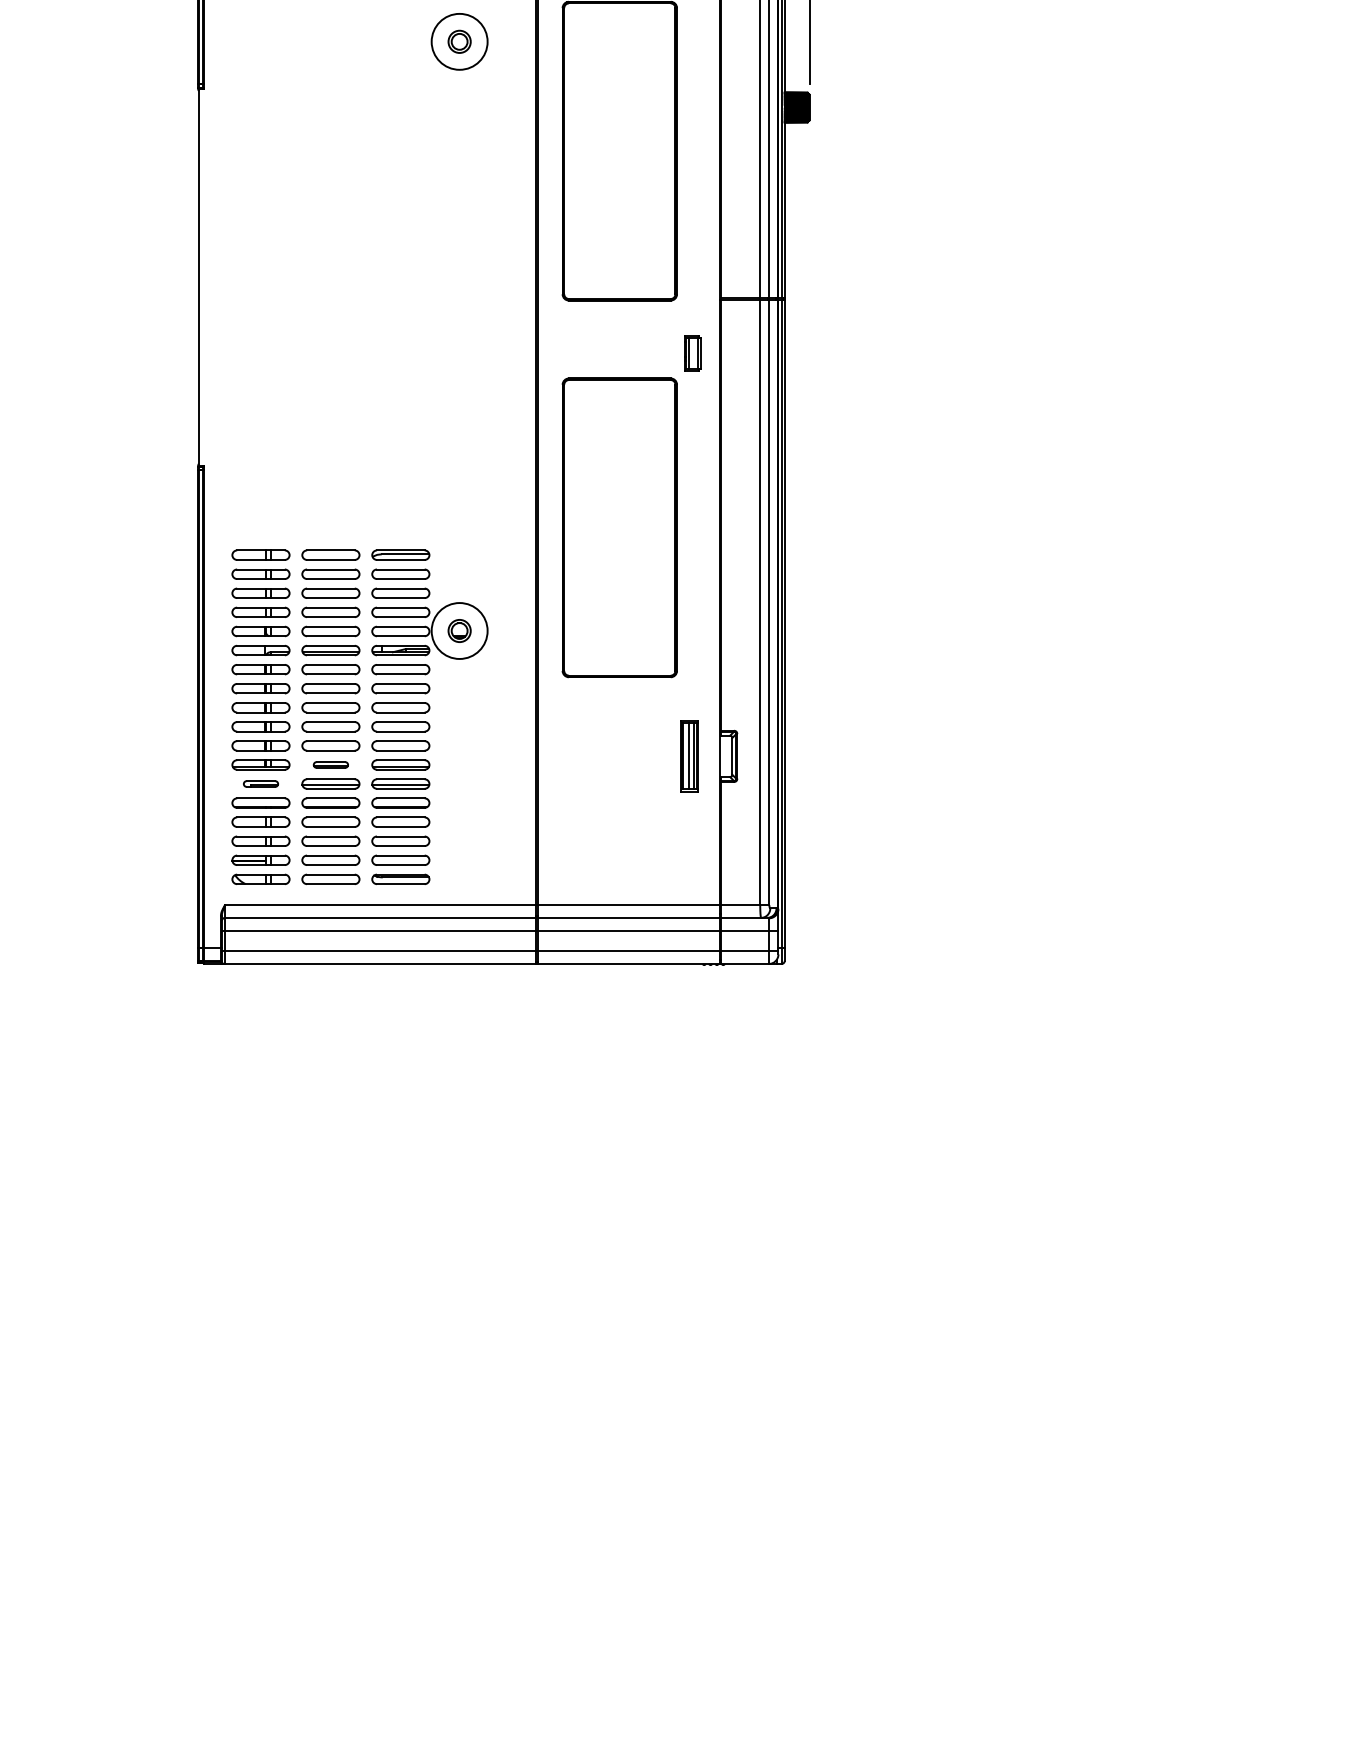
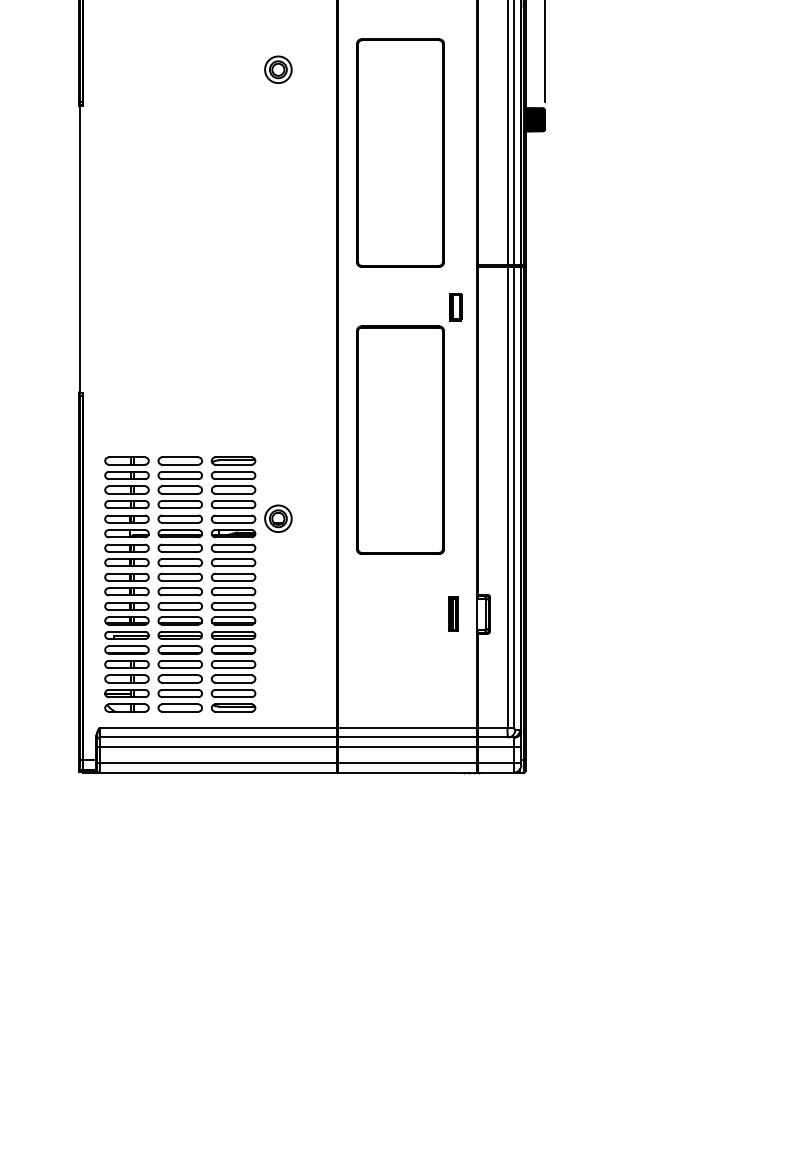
circle: (459, 41) -> (278, 69), size x0.62
circle: (459, 630) -> (278, 518), size x0.62
part: (689, 756) -> (453, 614), size x0.62
part: (330, 764) -> (179, 620), size x1.67
part: (260, 783) -> (126, 635), size x1.67

